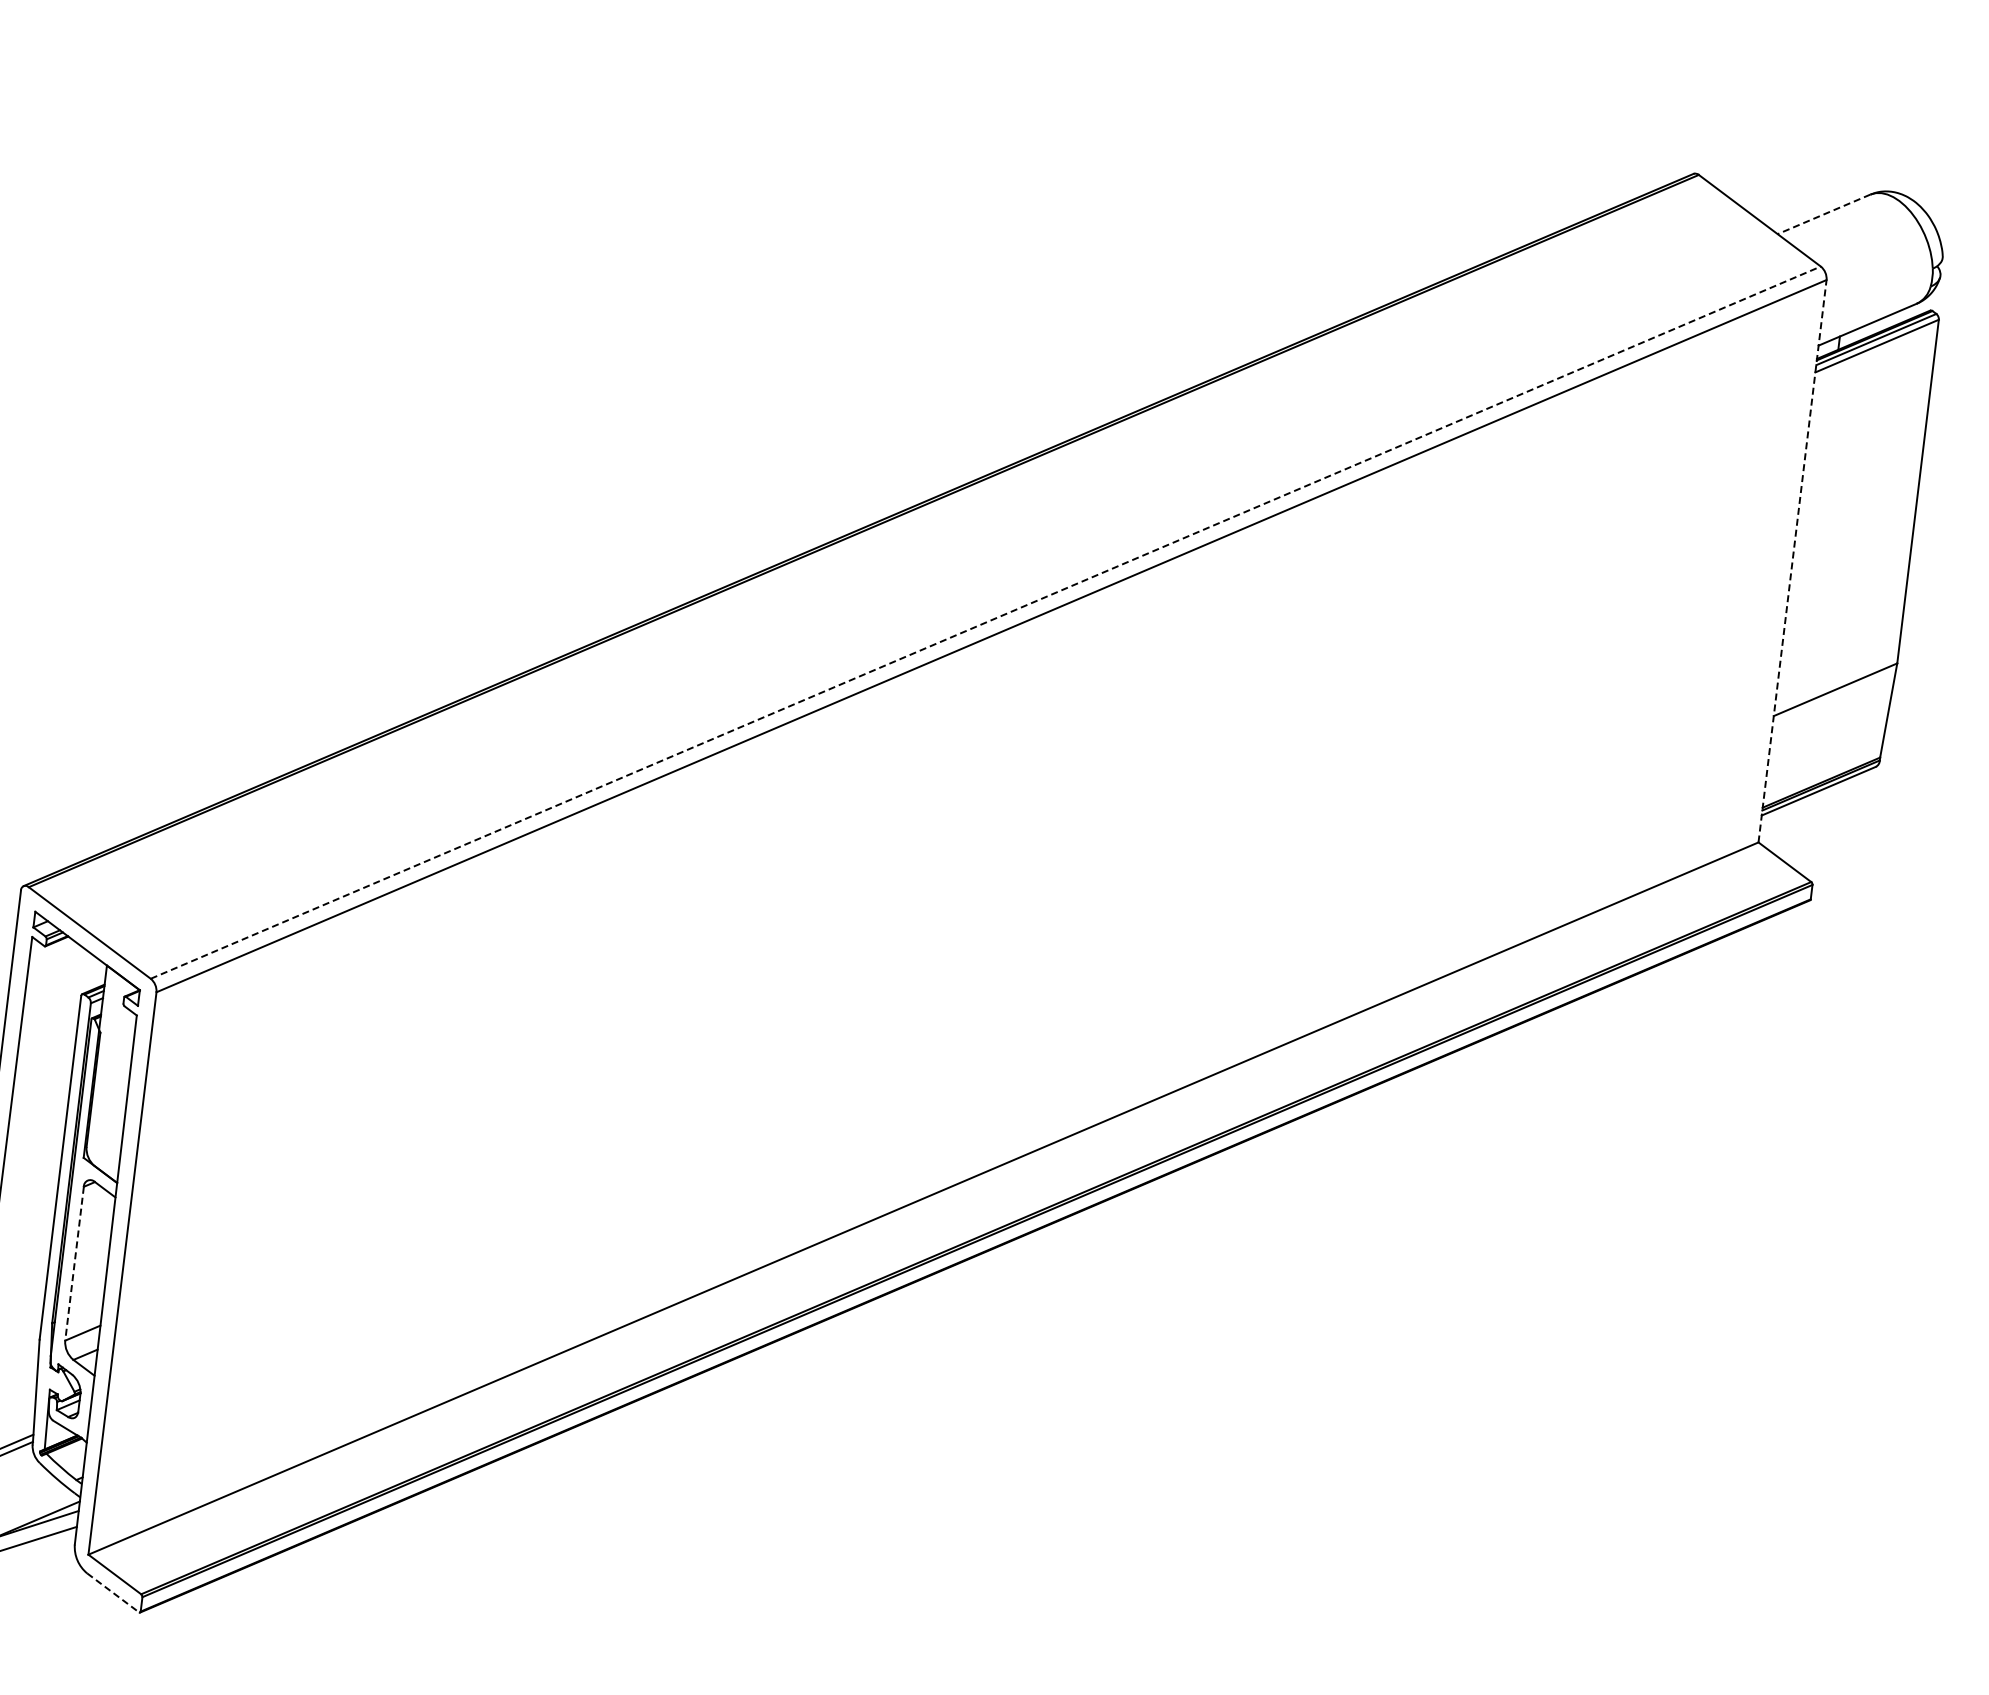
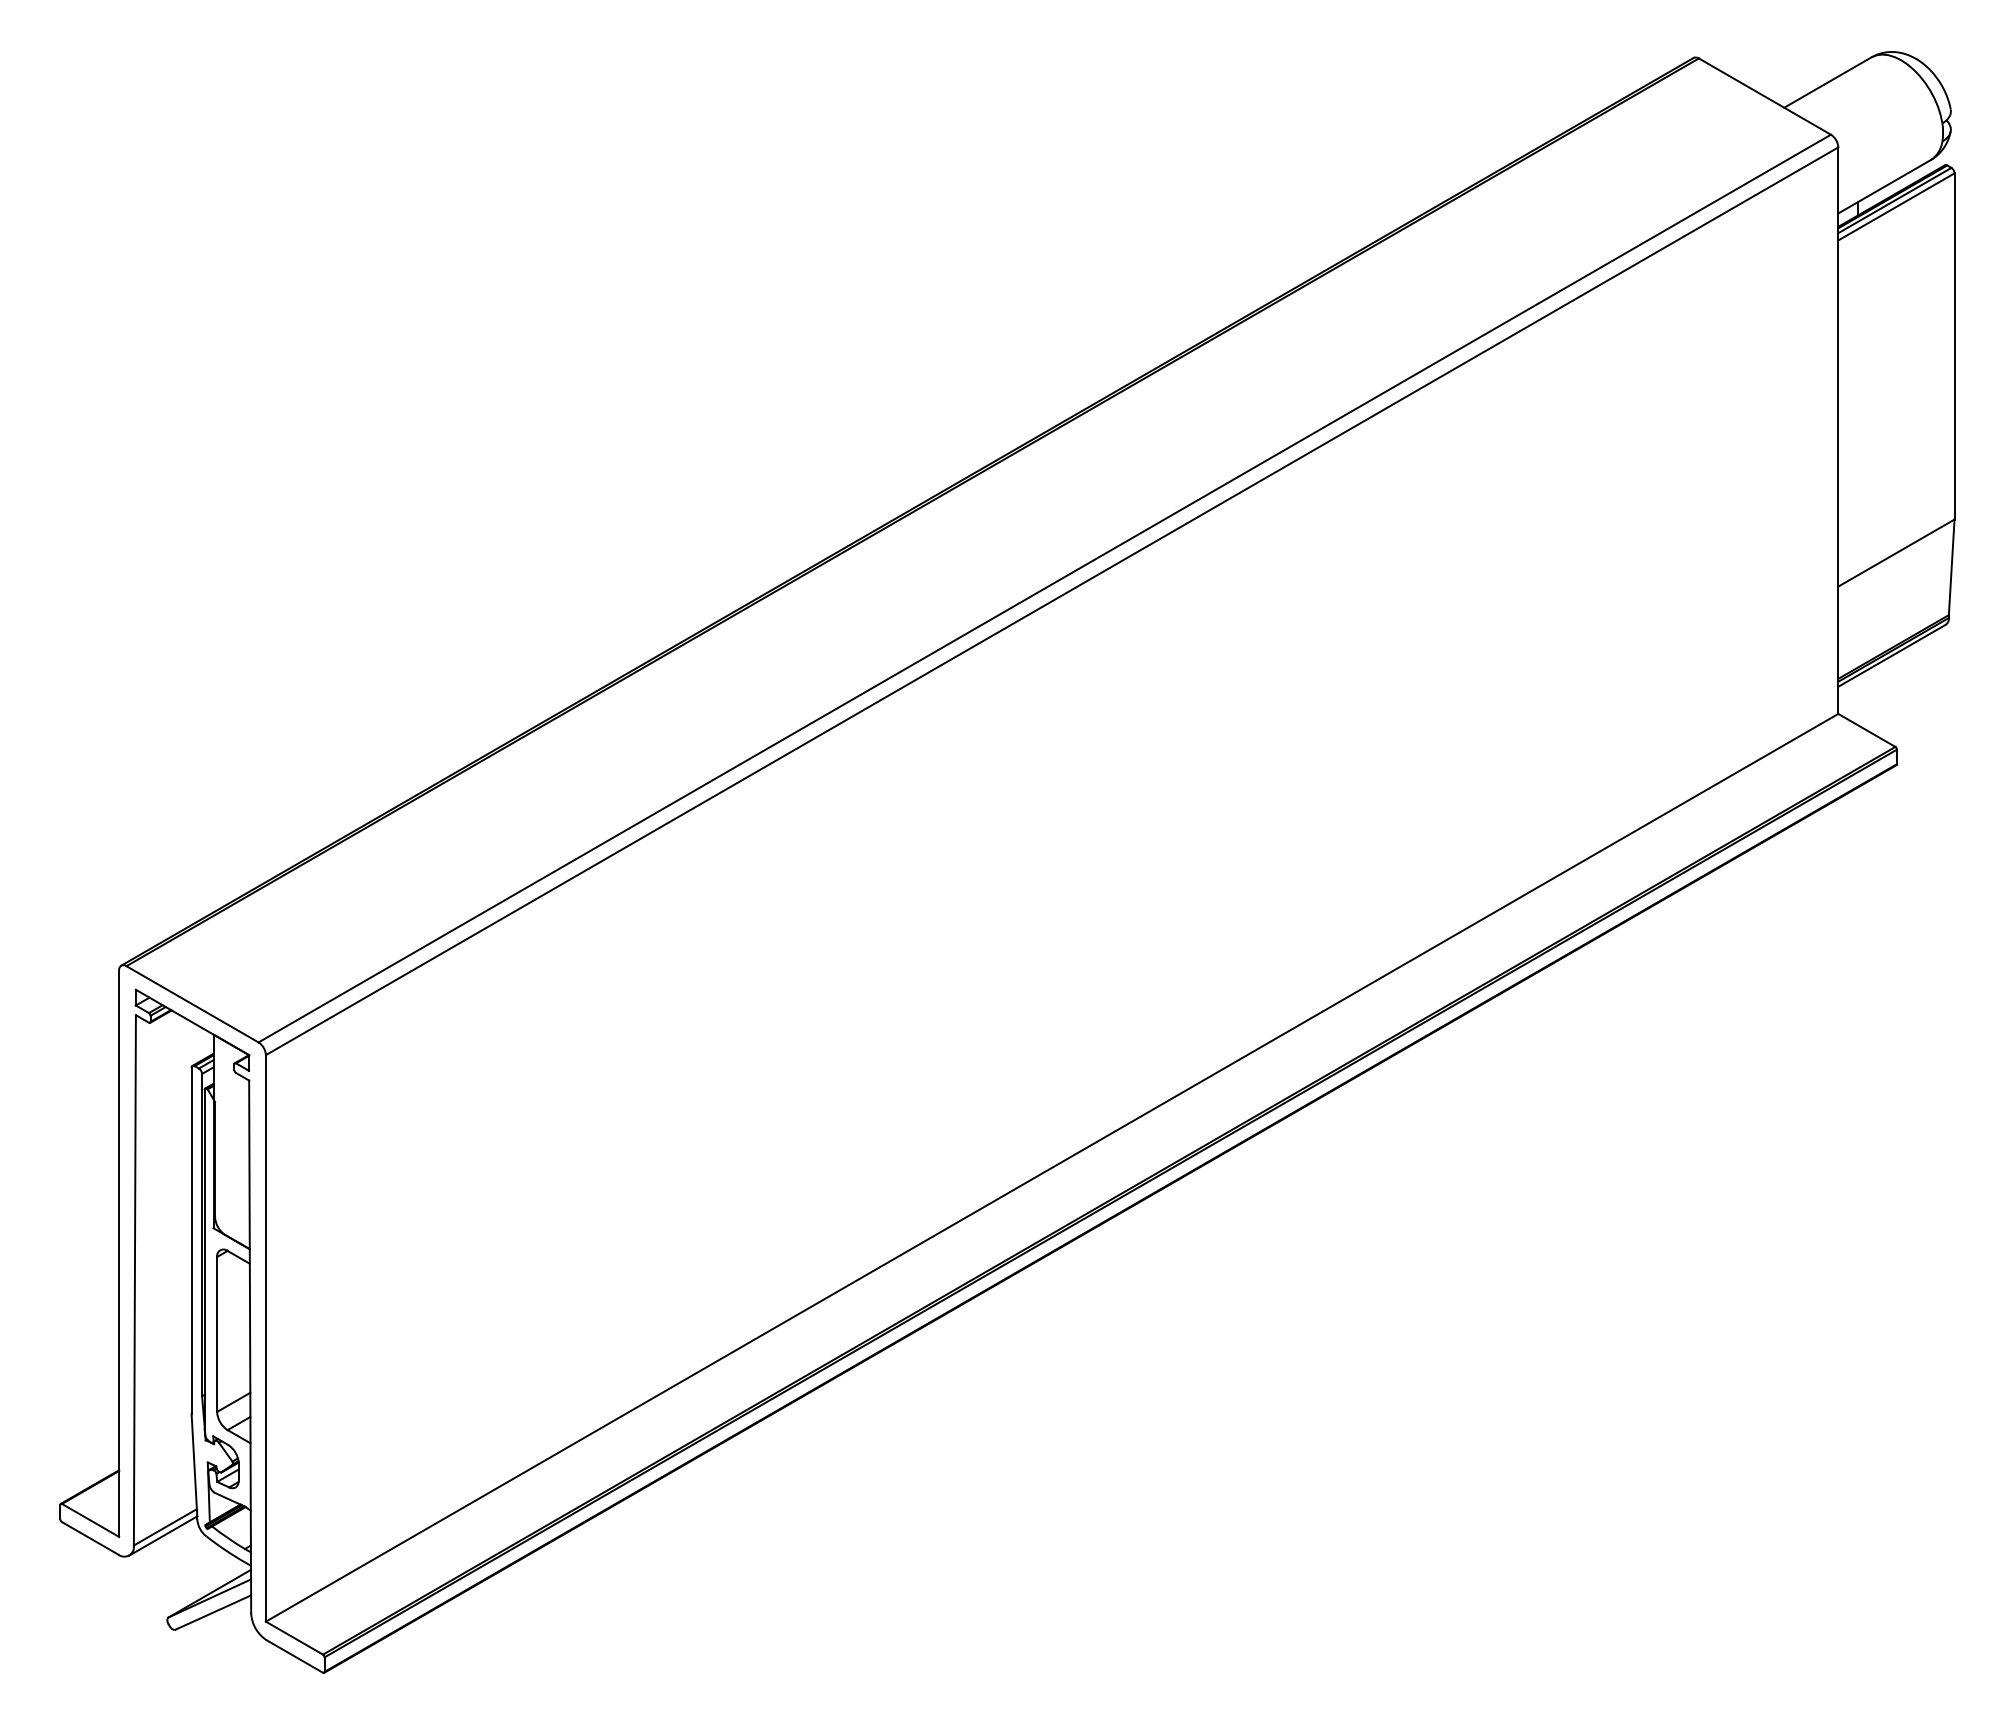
line: (1823, 214) -> (1827, 82), dashed -> solid
line: (1792, 561) -> (1838, 430), dashed -> solid
line: (985, 622) -> (1044, 588), dashed -> solid
line: (74, 1263) -> (217, 1334), dashed -> solid
line: (113, 1592) -> (295, 1656), dashed -> solid

